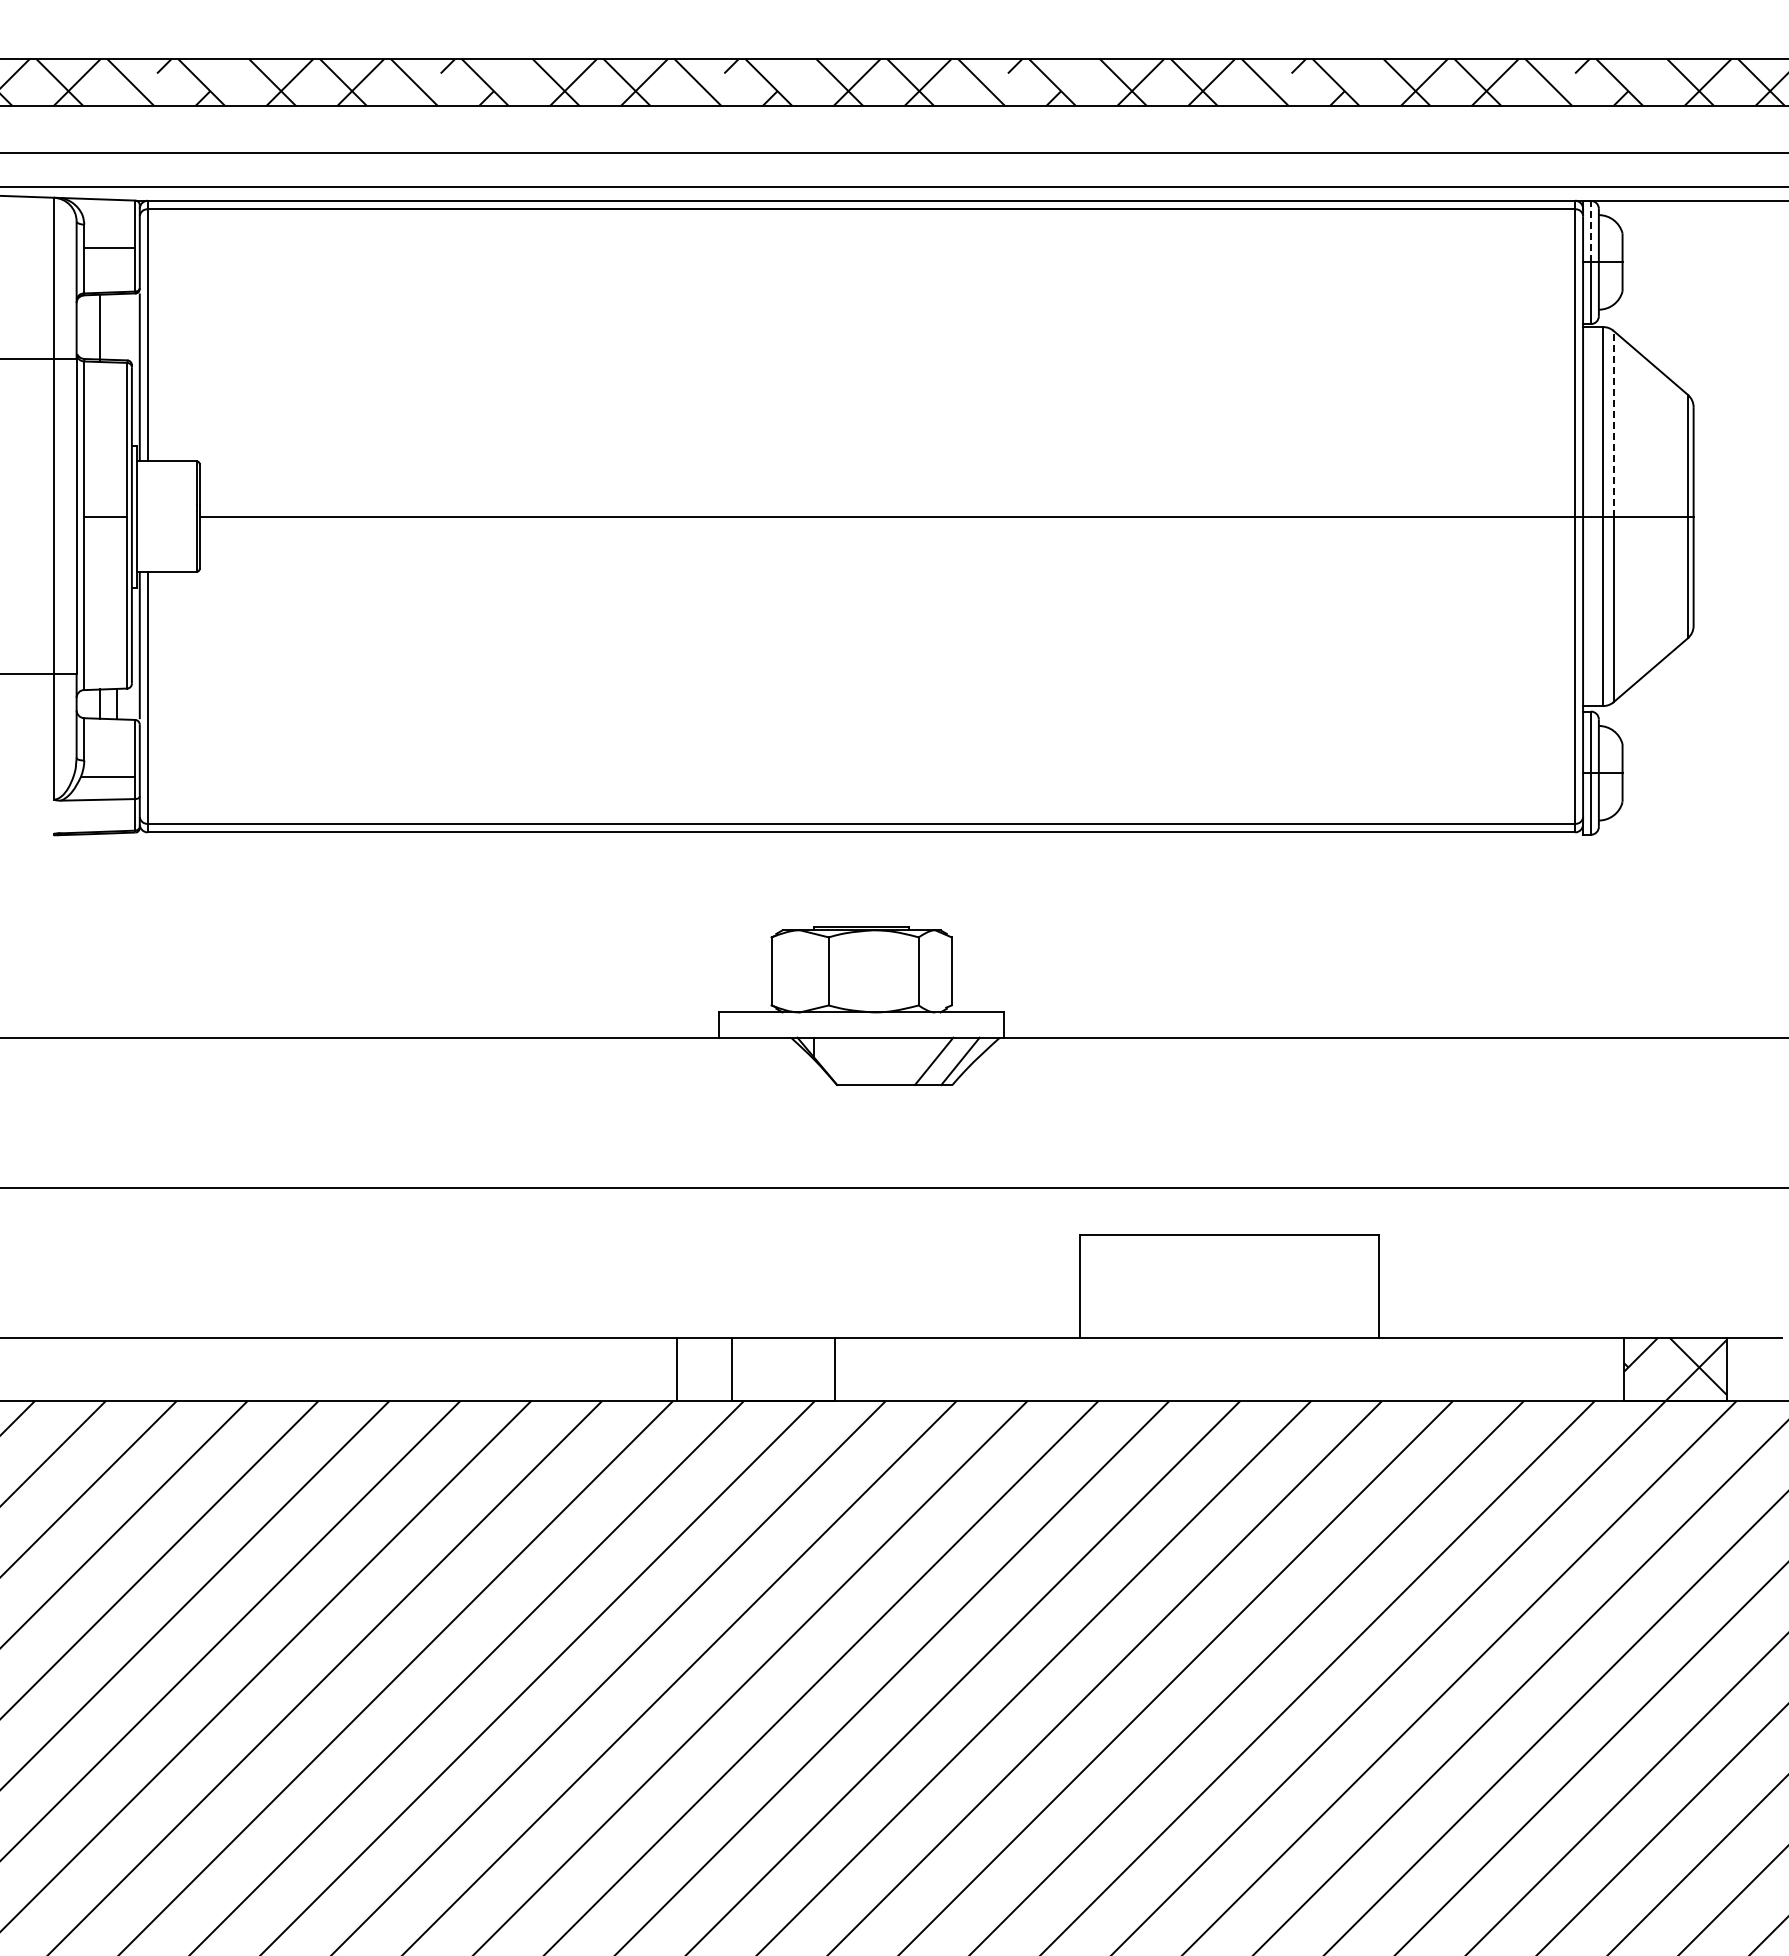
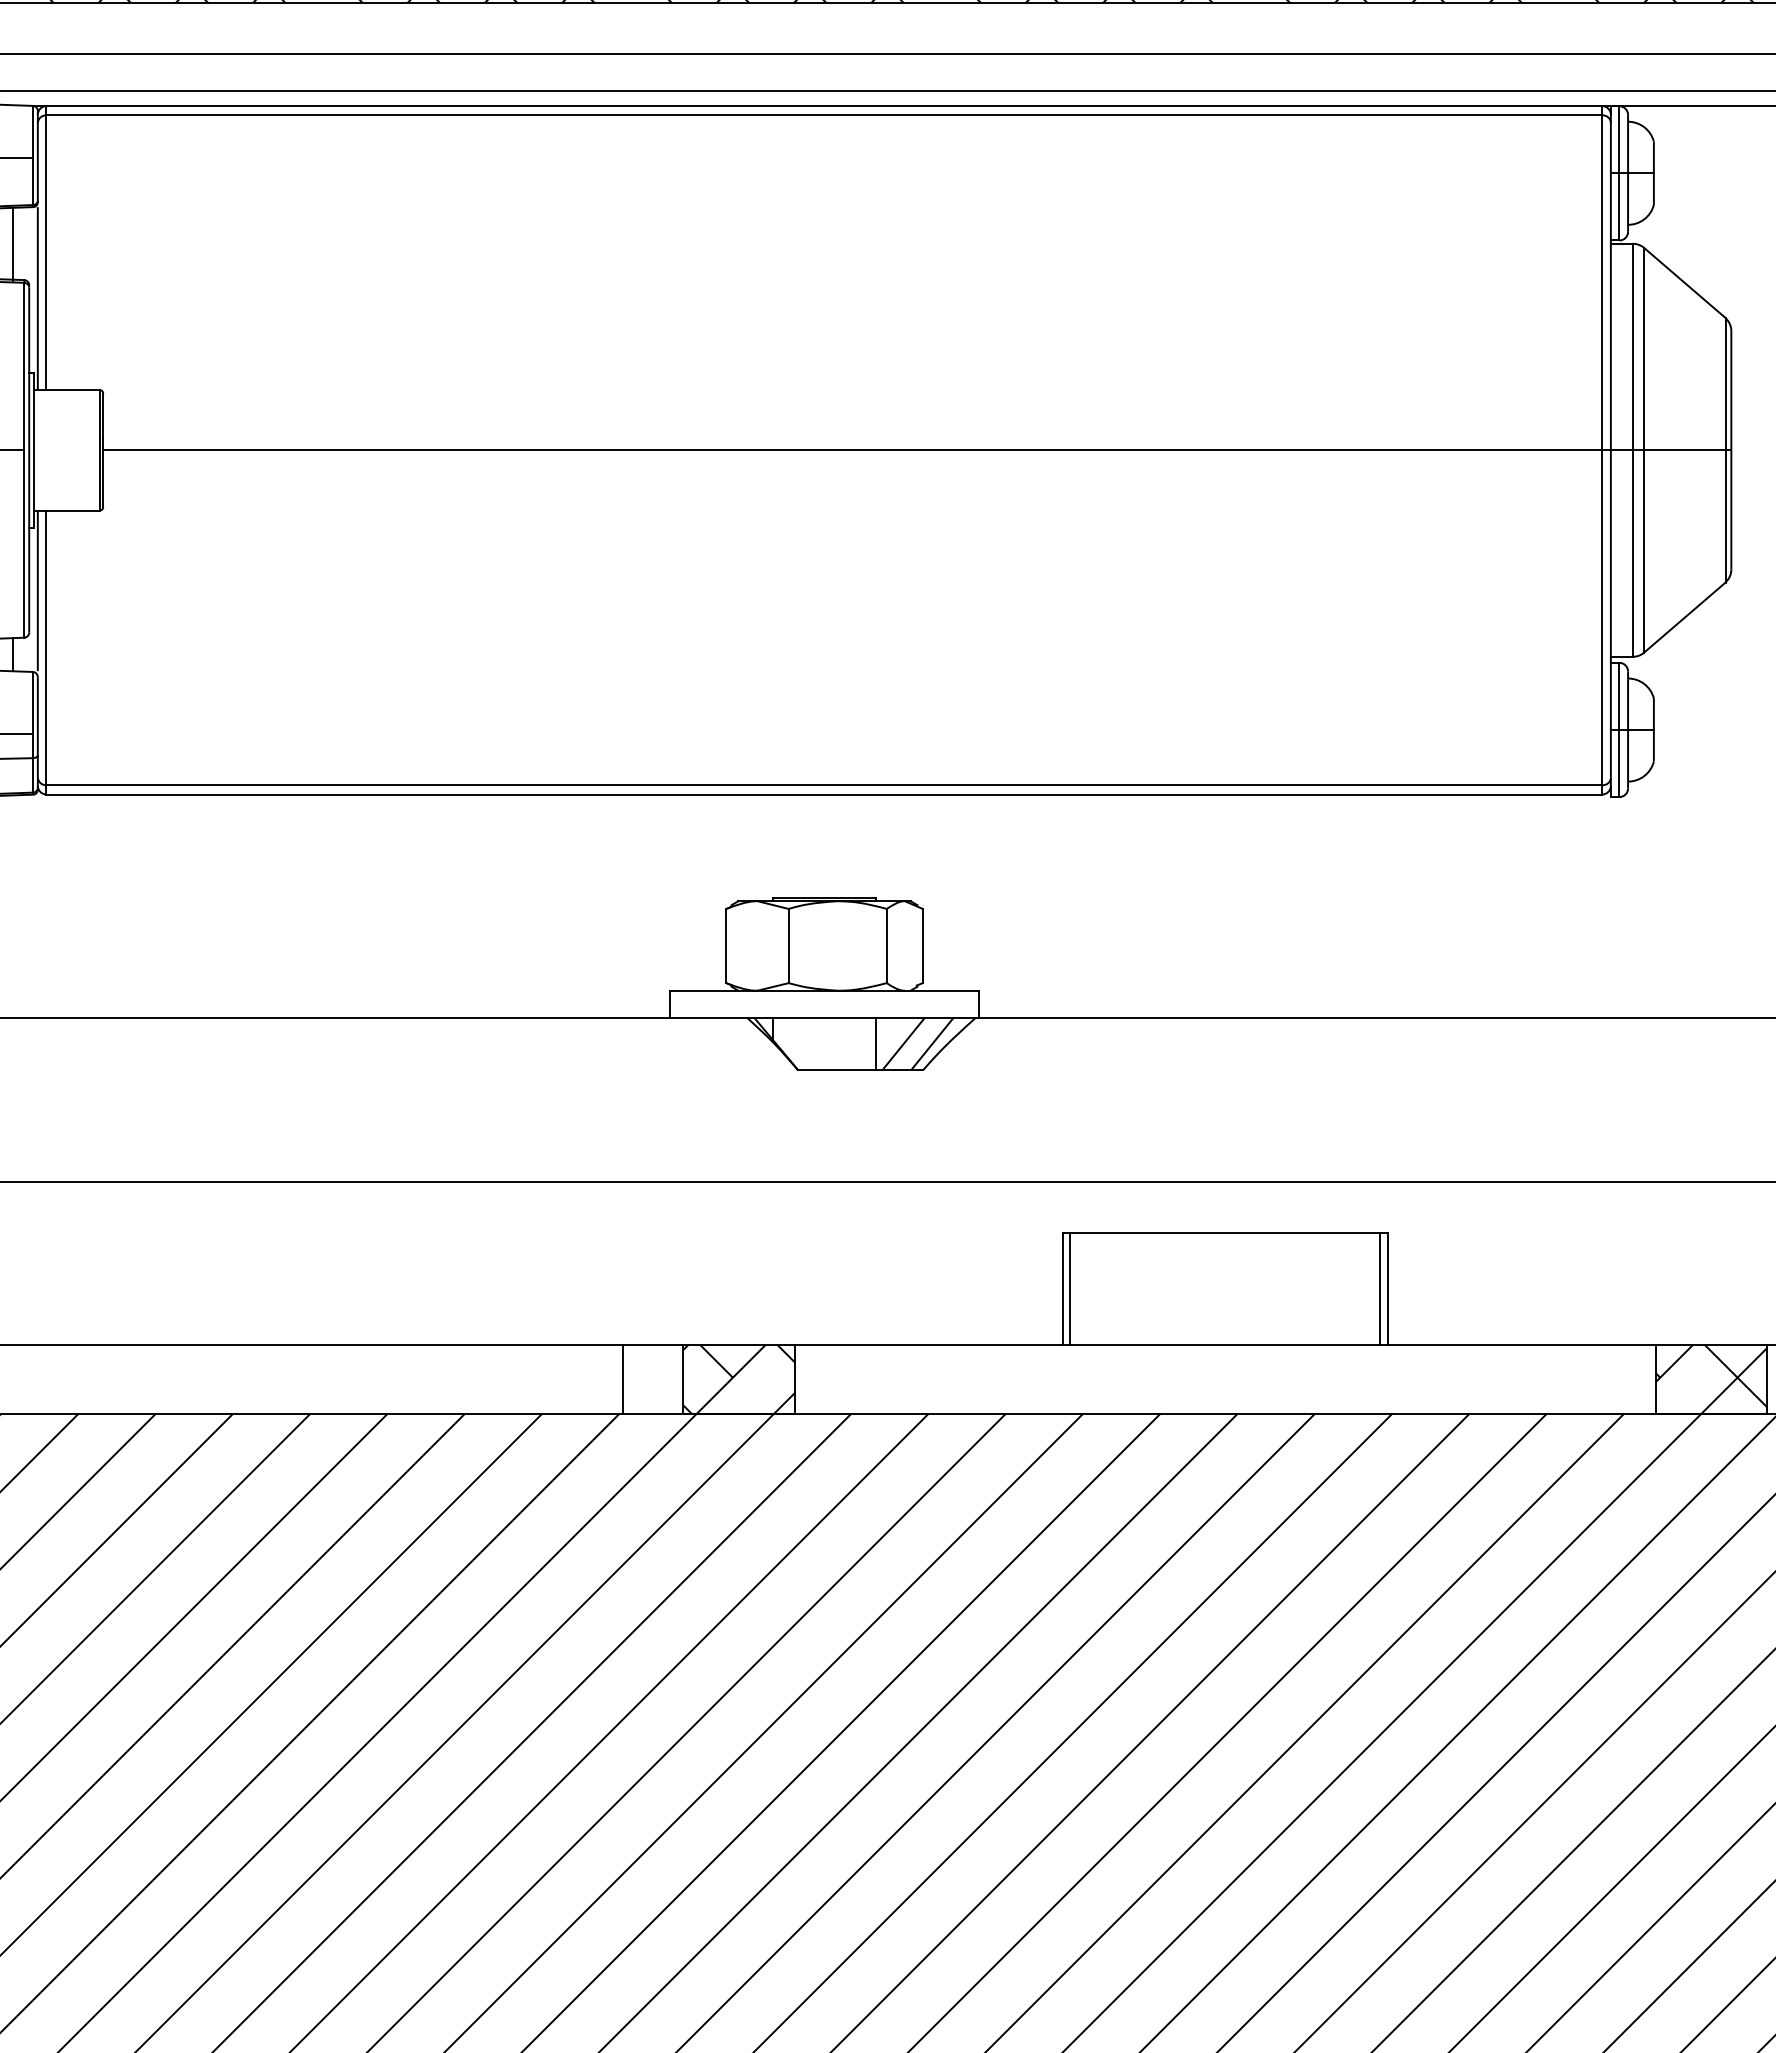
line: (1590, 231) -> (1618, 139), dashed -> solid
line: (116, 327) -> (12, 244), added
line: (1613, 423) -> (1644, 348), dashed -> solid
line: (908, 1061) -> (875, 1044), added
line: (1087, 1286) -> (1070, 1289), added
line: (1371, 1286) -> (1380, 1289), added
hatch: (782, 1368) -> (738, 1378), added

